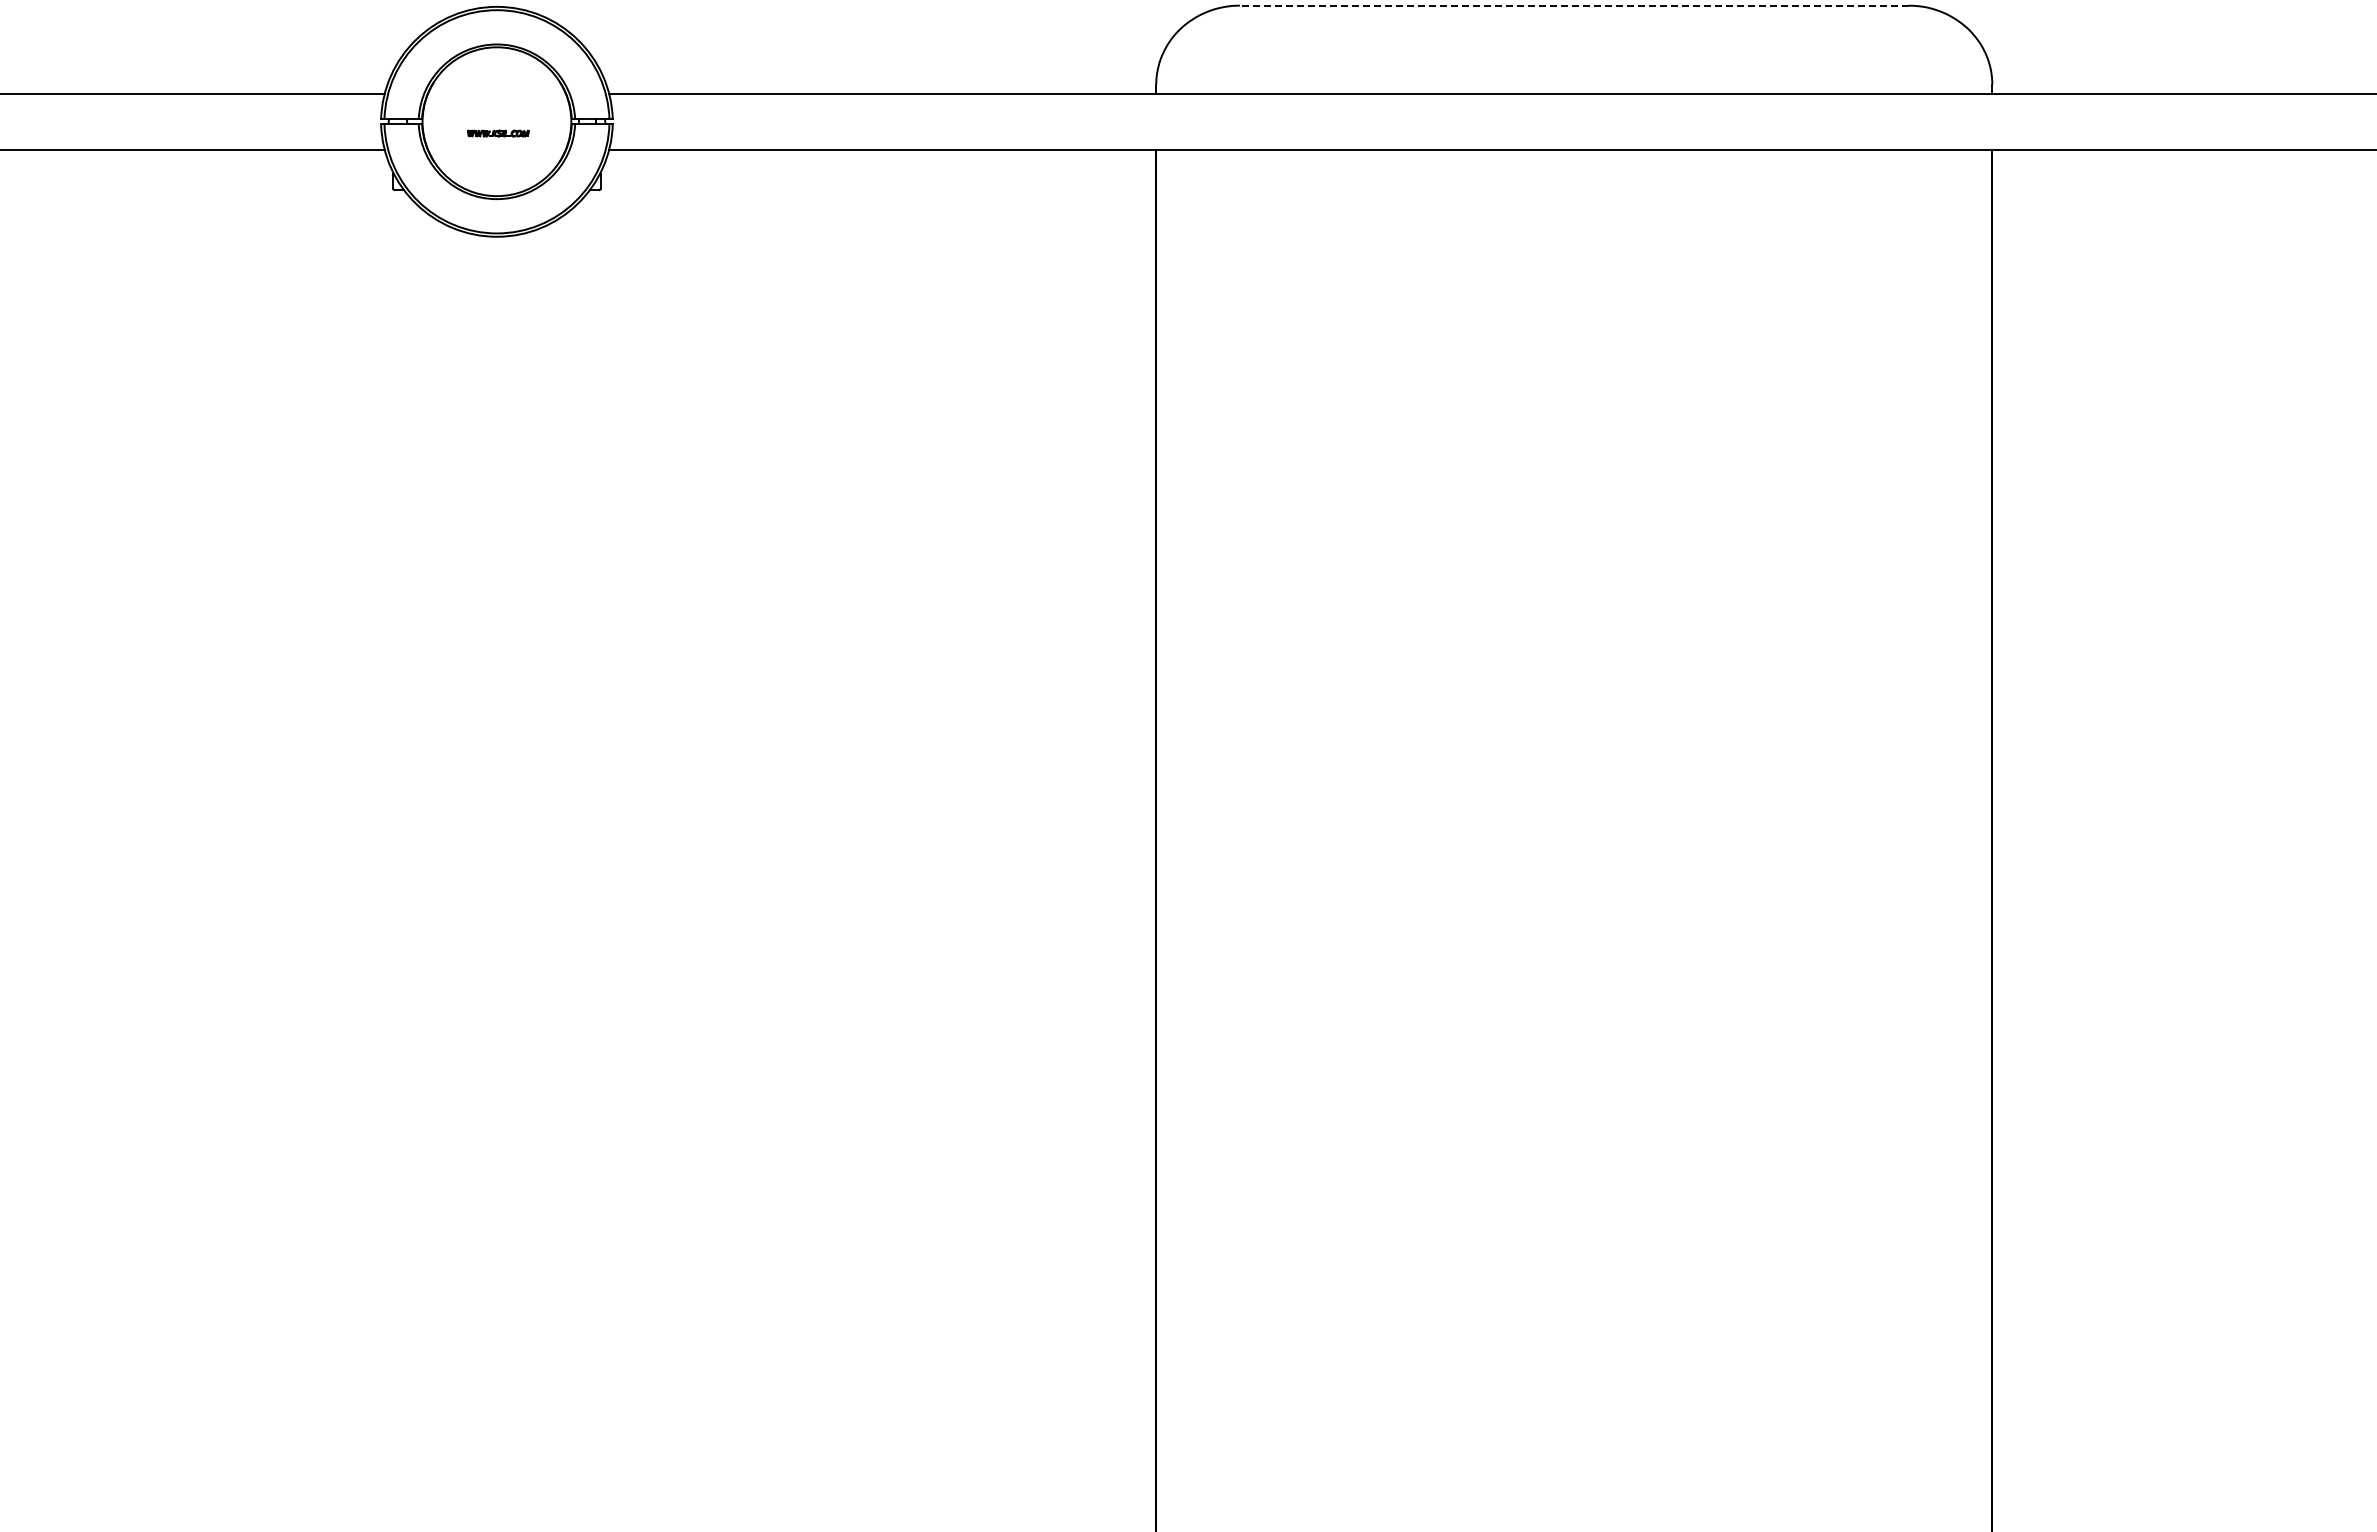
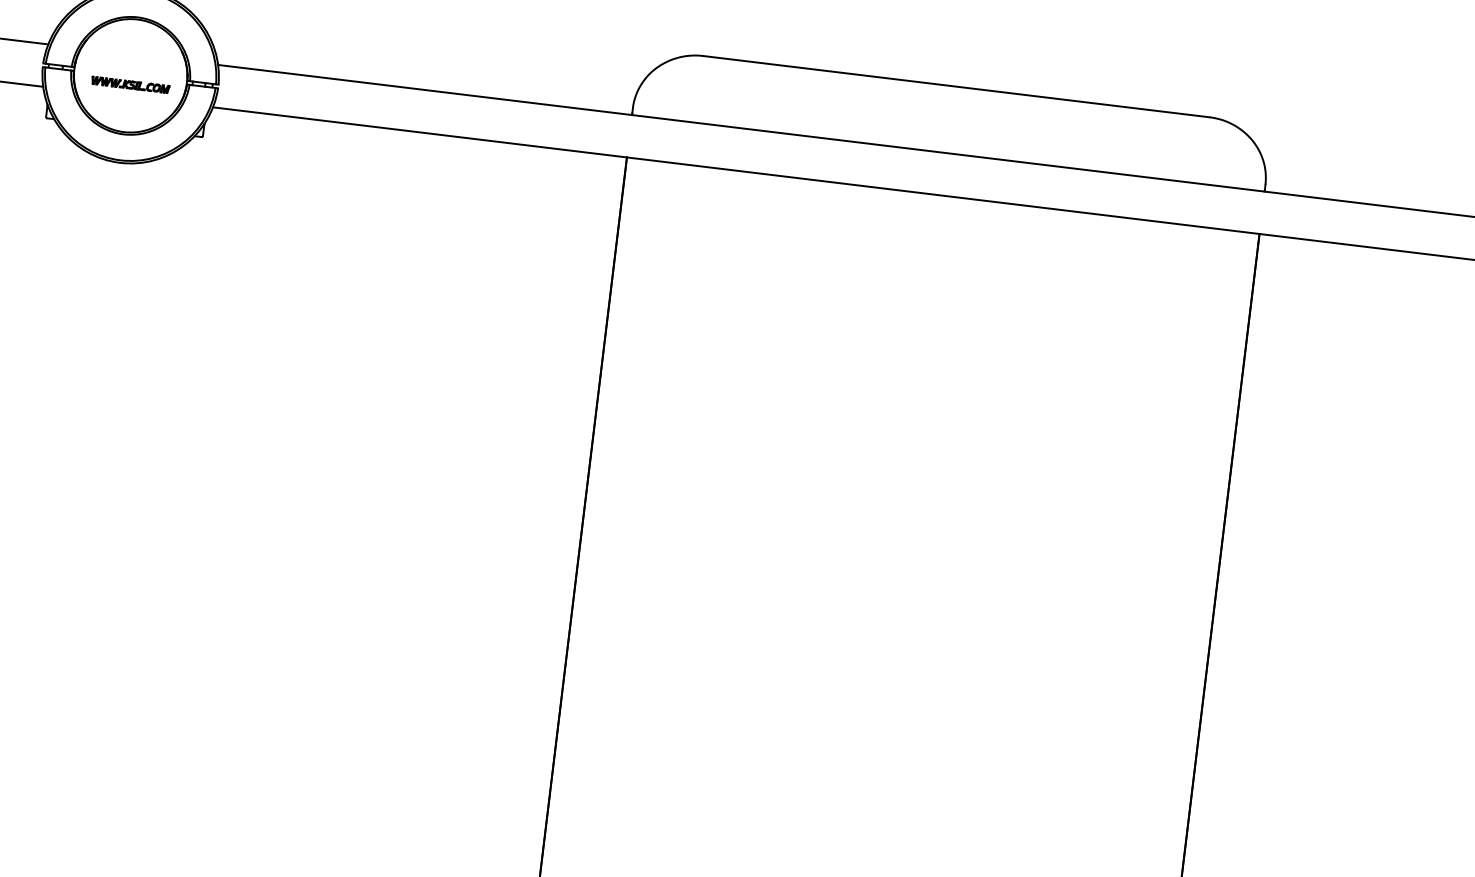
line: (1573, 5) -> (955, 86), dashed -> solid
part: (498, 133) -> (130, 84), size x1.67

